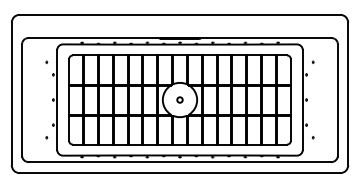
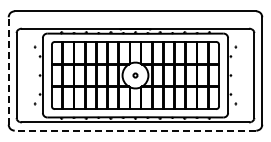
line: (11, 94) -> (8, 71), solid -> dashed
line: (180, 172) -> (135, 130), solid -> dashed

